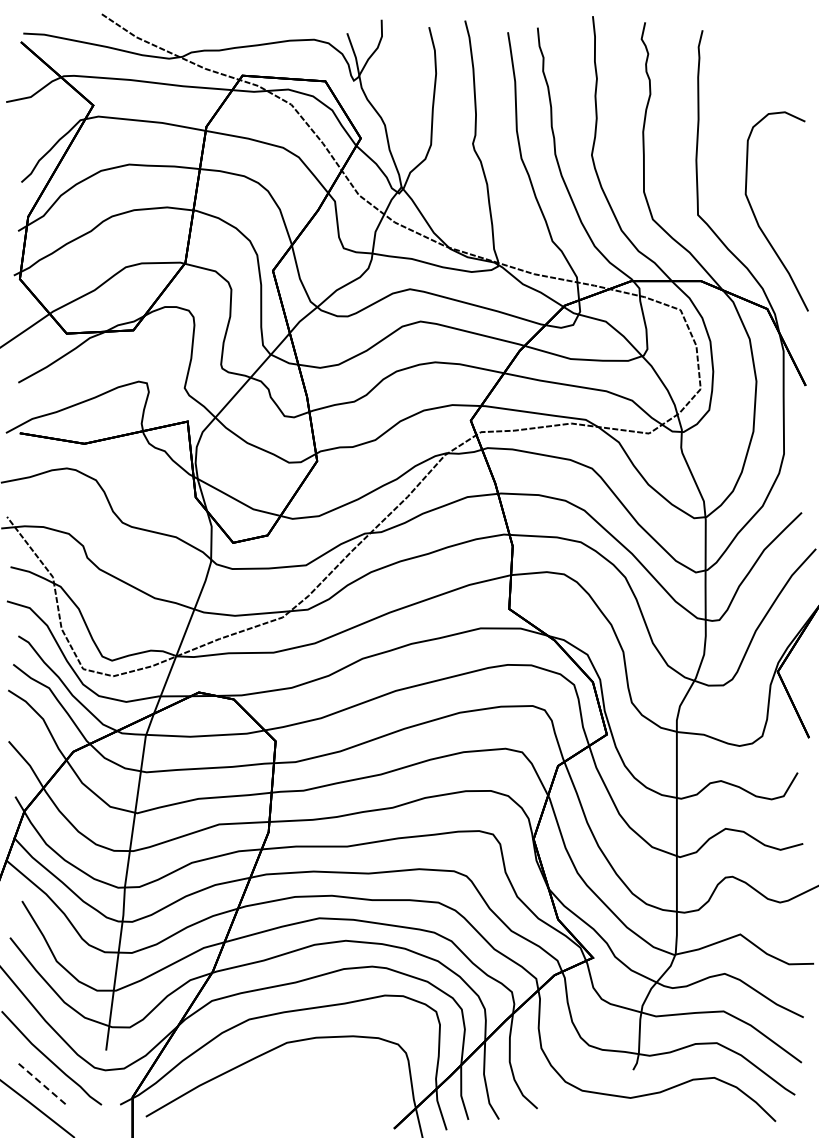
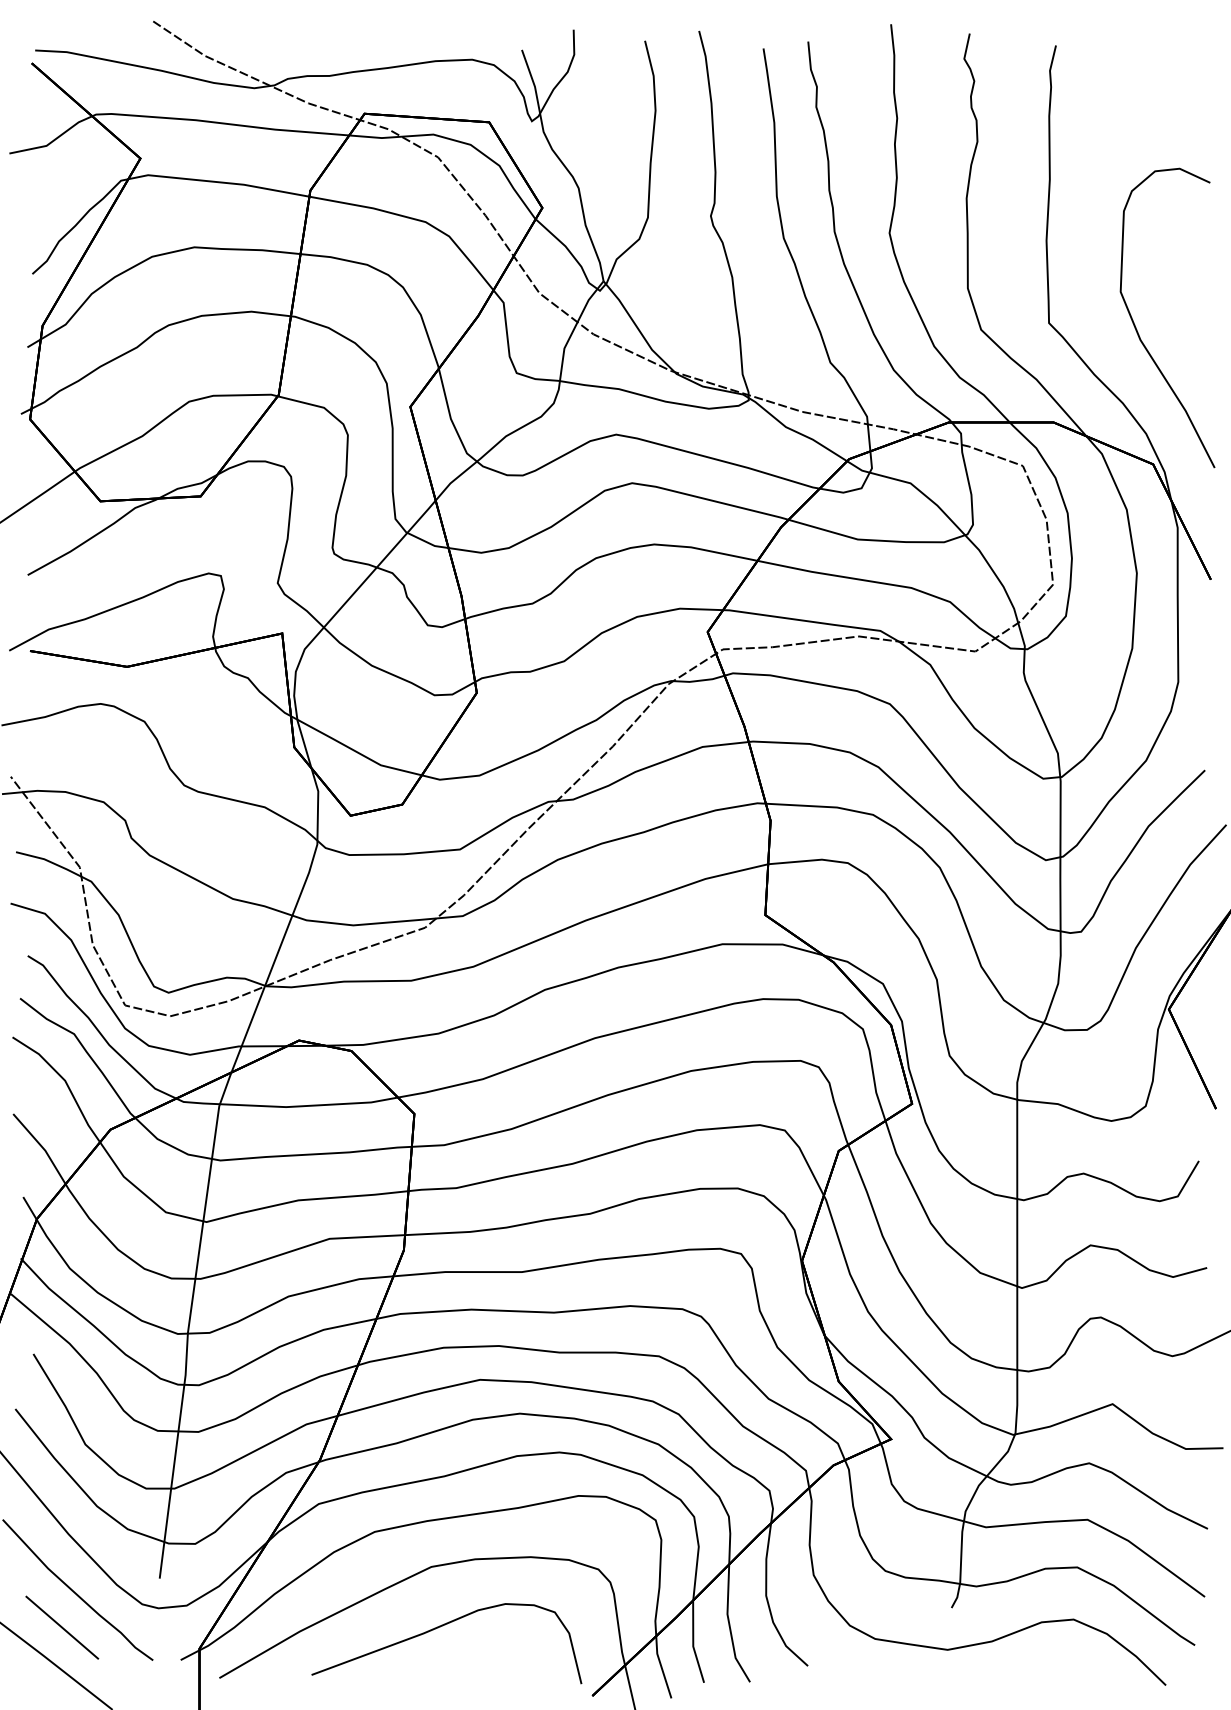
line: (40, 1082) -> (61, 1626), dashed -> solid
curve: (293, 1083) -> (441, 1628), added

